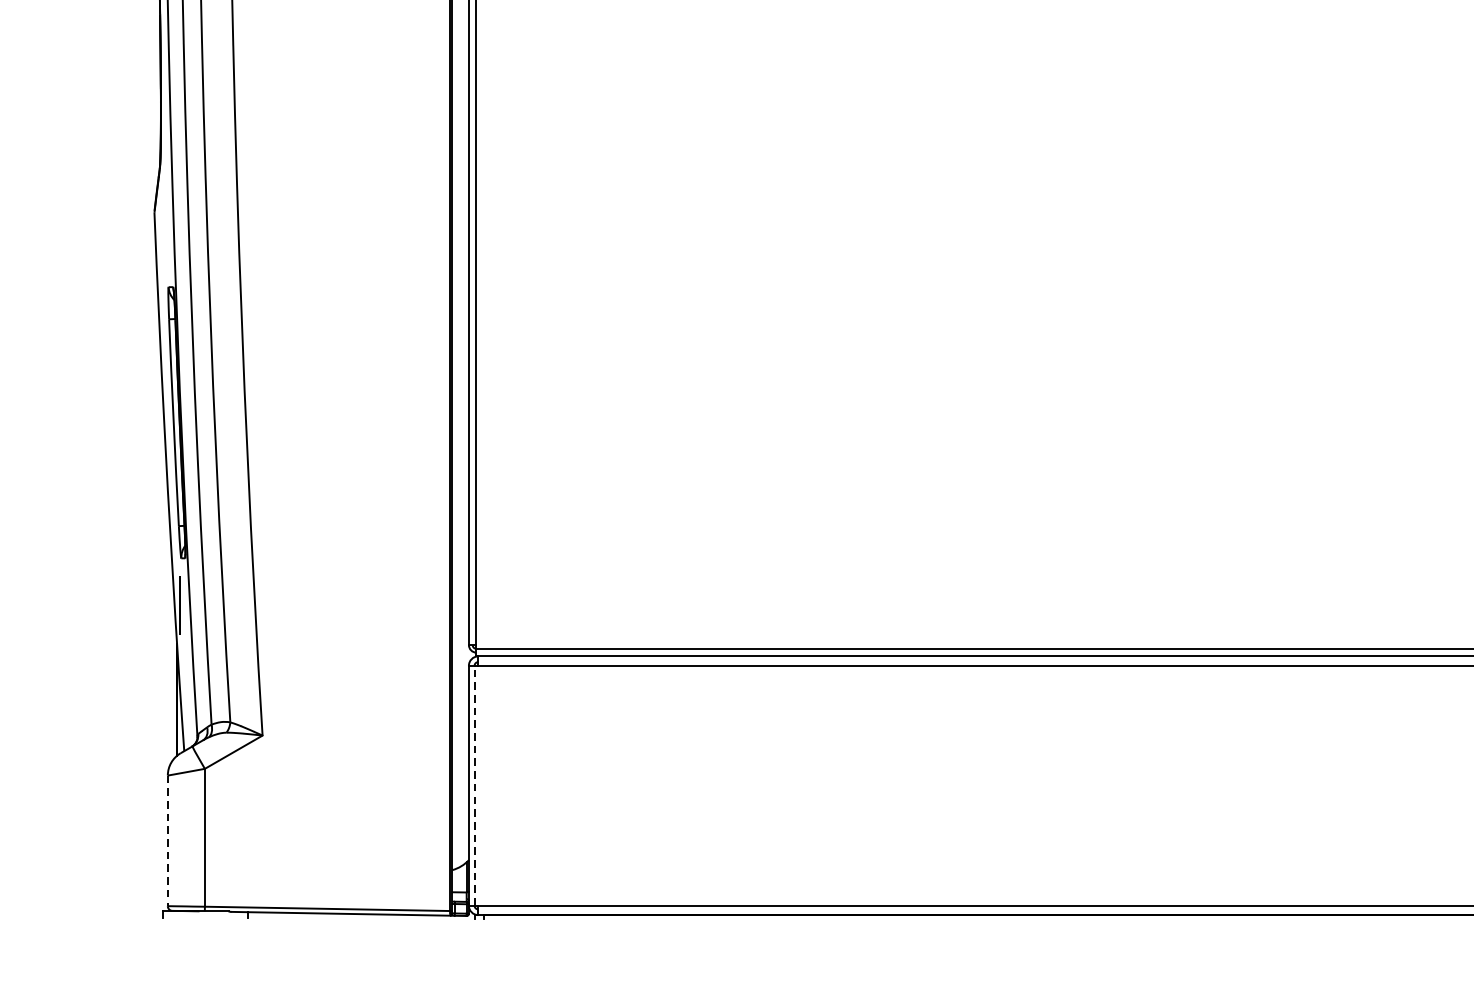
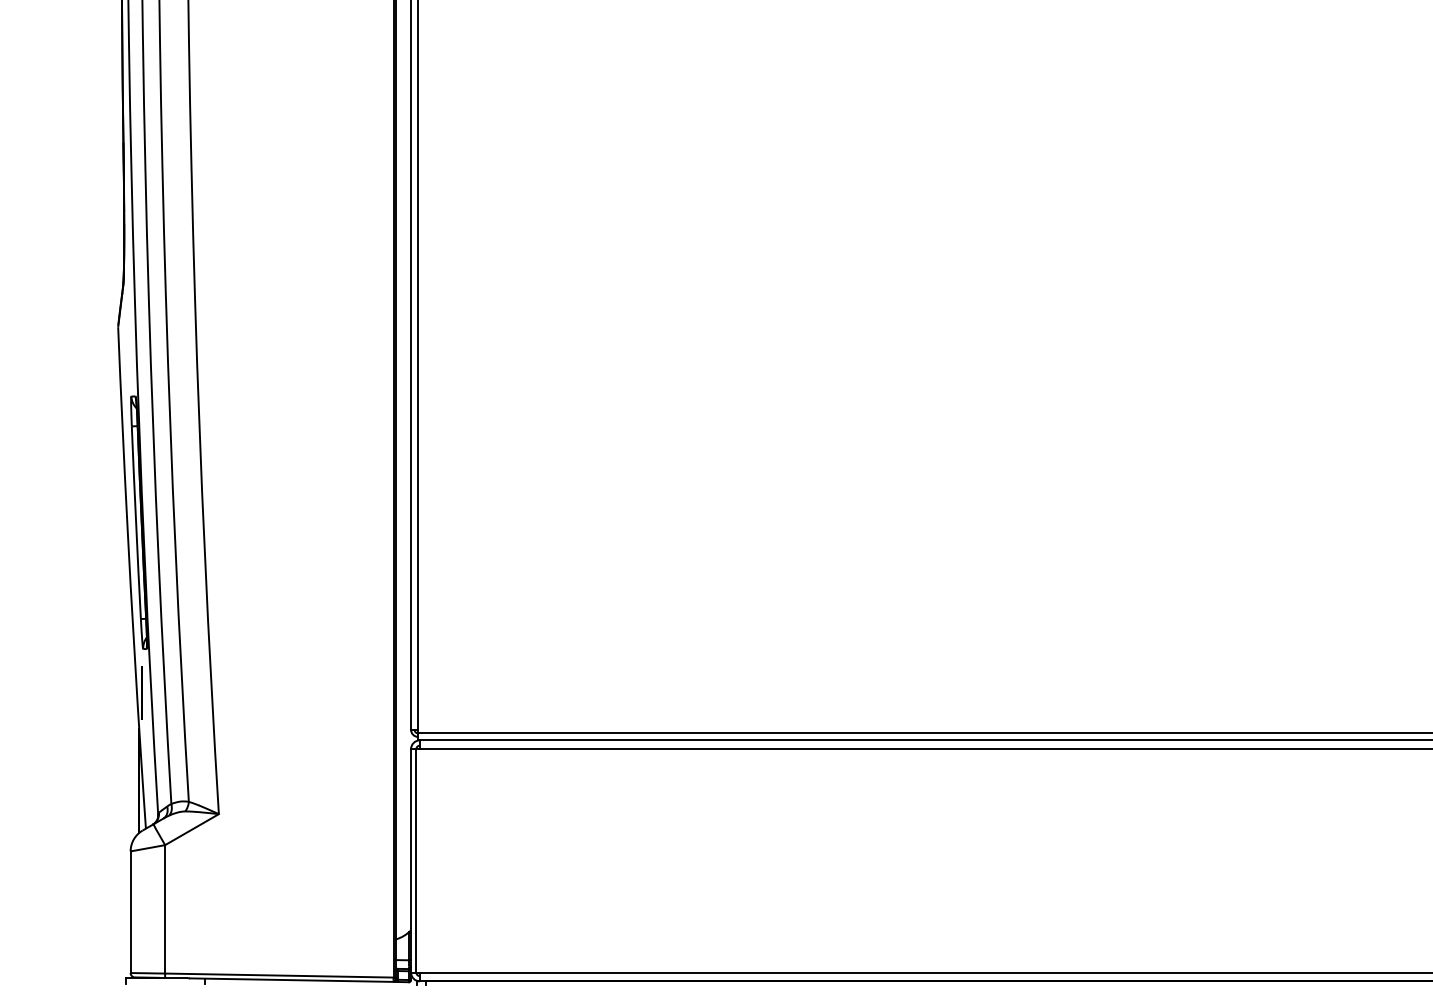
line: (474, 785) -> (416, 860), dashed -> solid
line: (167, 841) -> (130, 912), dashed -> solid

